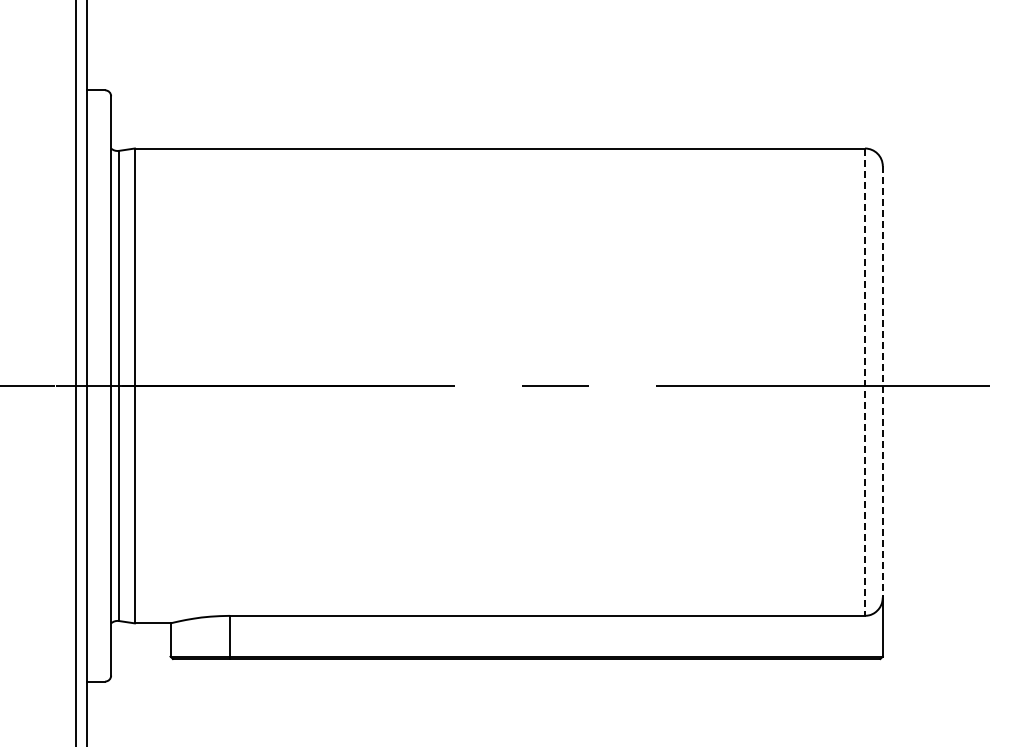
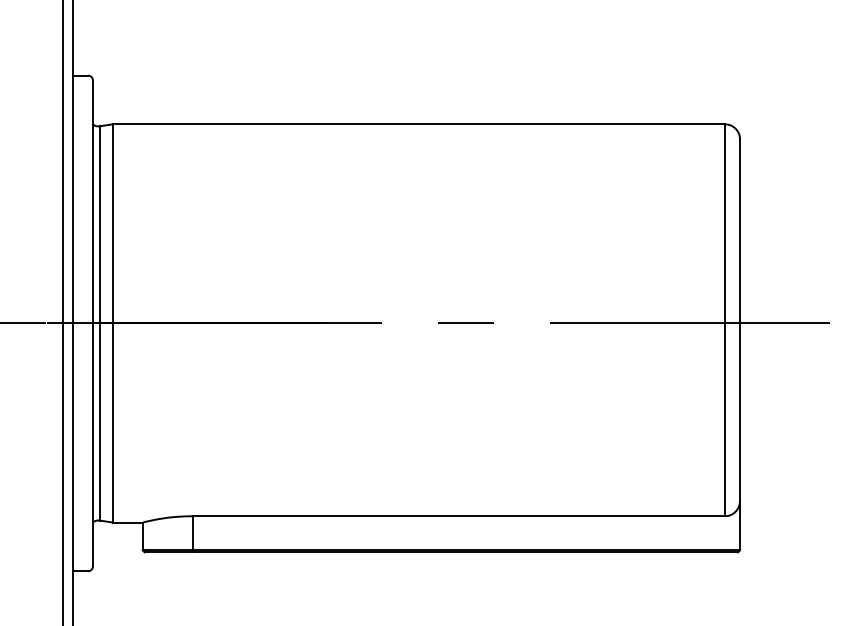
line: (882, 381) -> (739, 319), dashed -> solid
line: (865, 382) -> (725, 320), dashed -> solid

